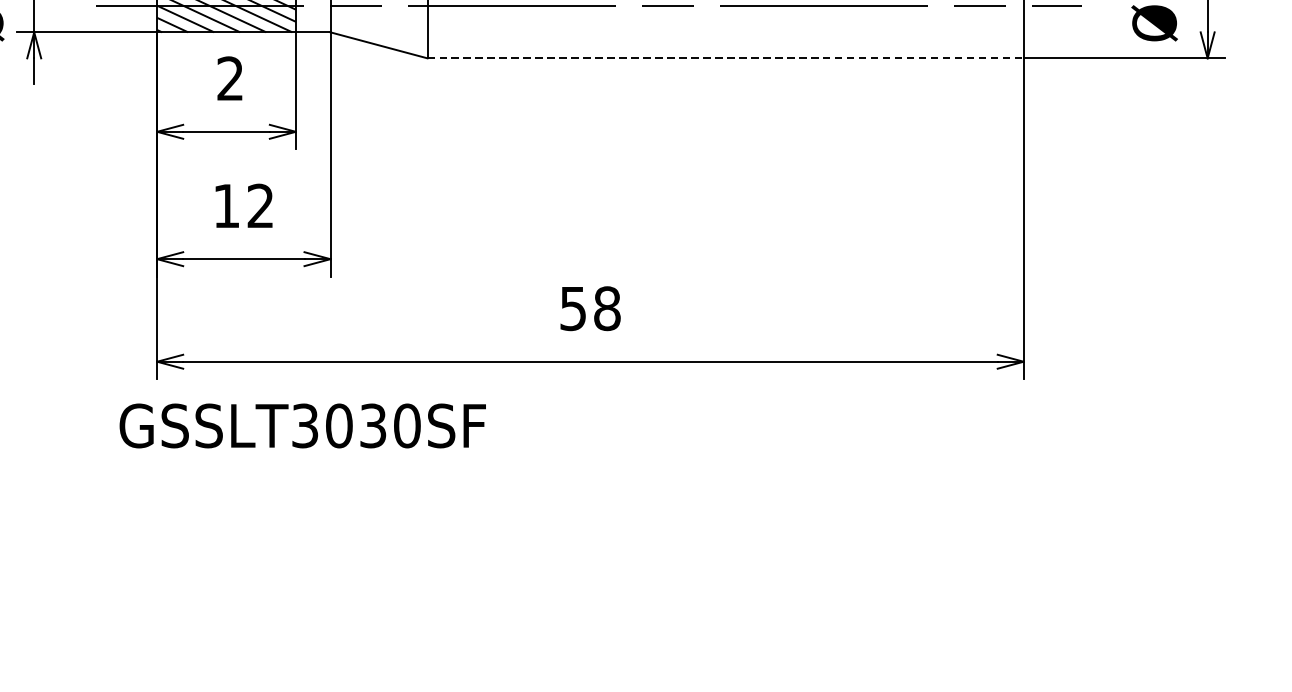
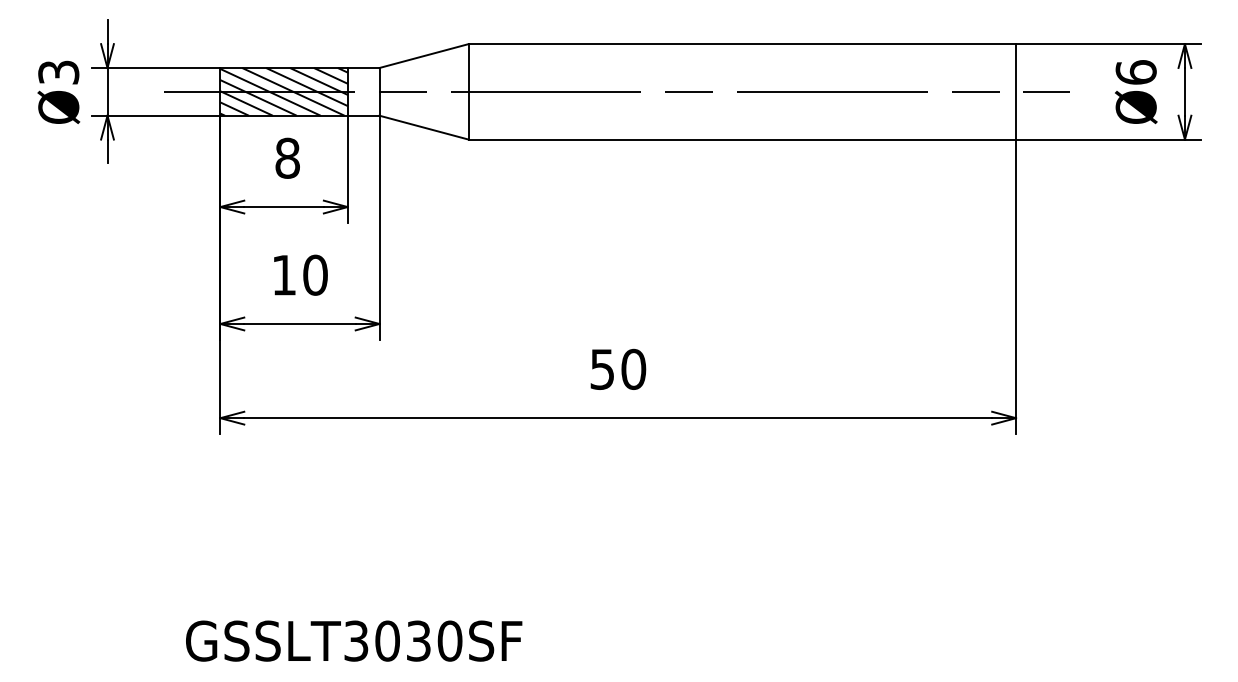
line: (725, 58) -> (742, 139), dashed -> solid
text: (230, 77) -> (287, 157), 2 -> 8
text: (260, 205) -> (315, 274), 12 -> 10
text: (607, 308) -> (633, 369), 58 -> 50
text: (303, 425) -> (354, 640), moved

